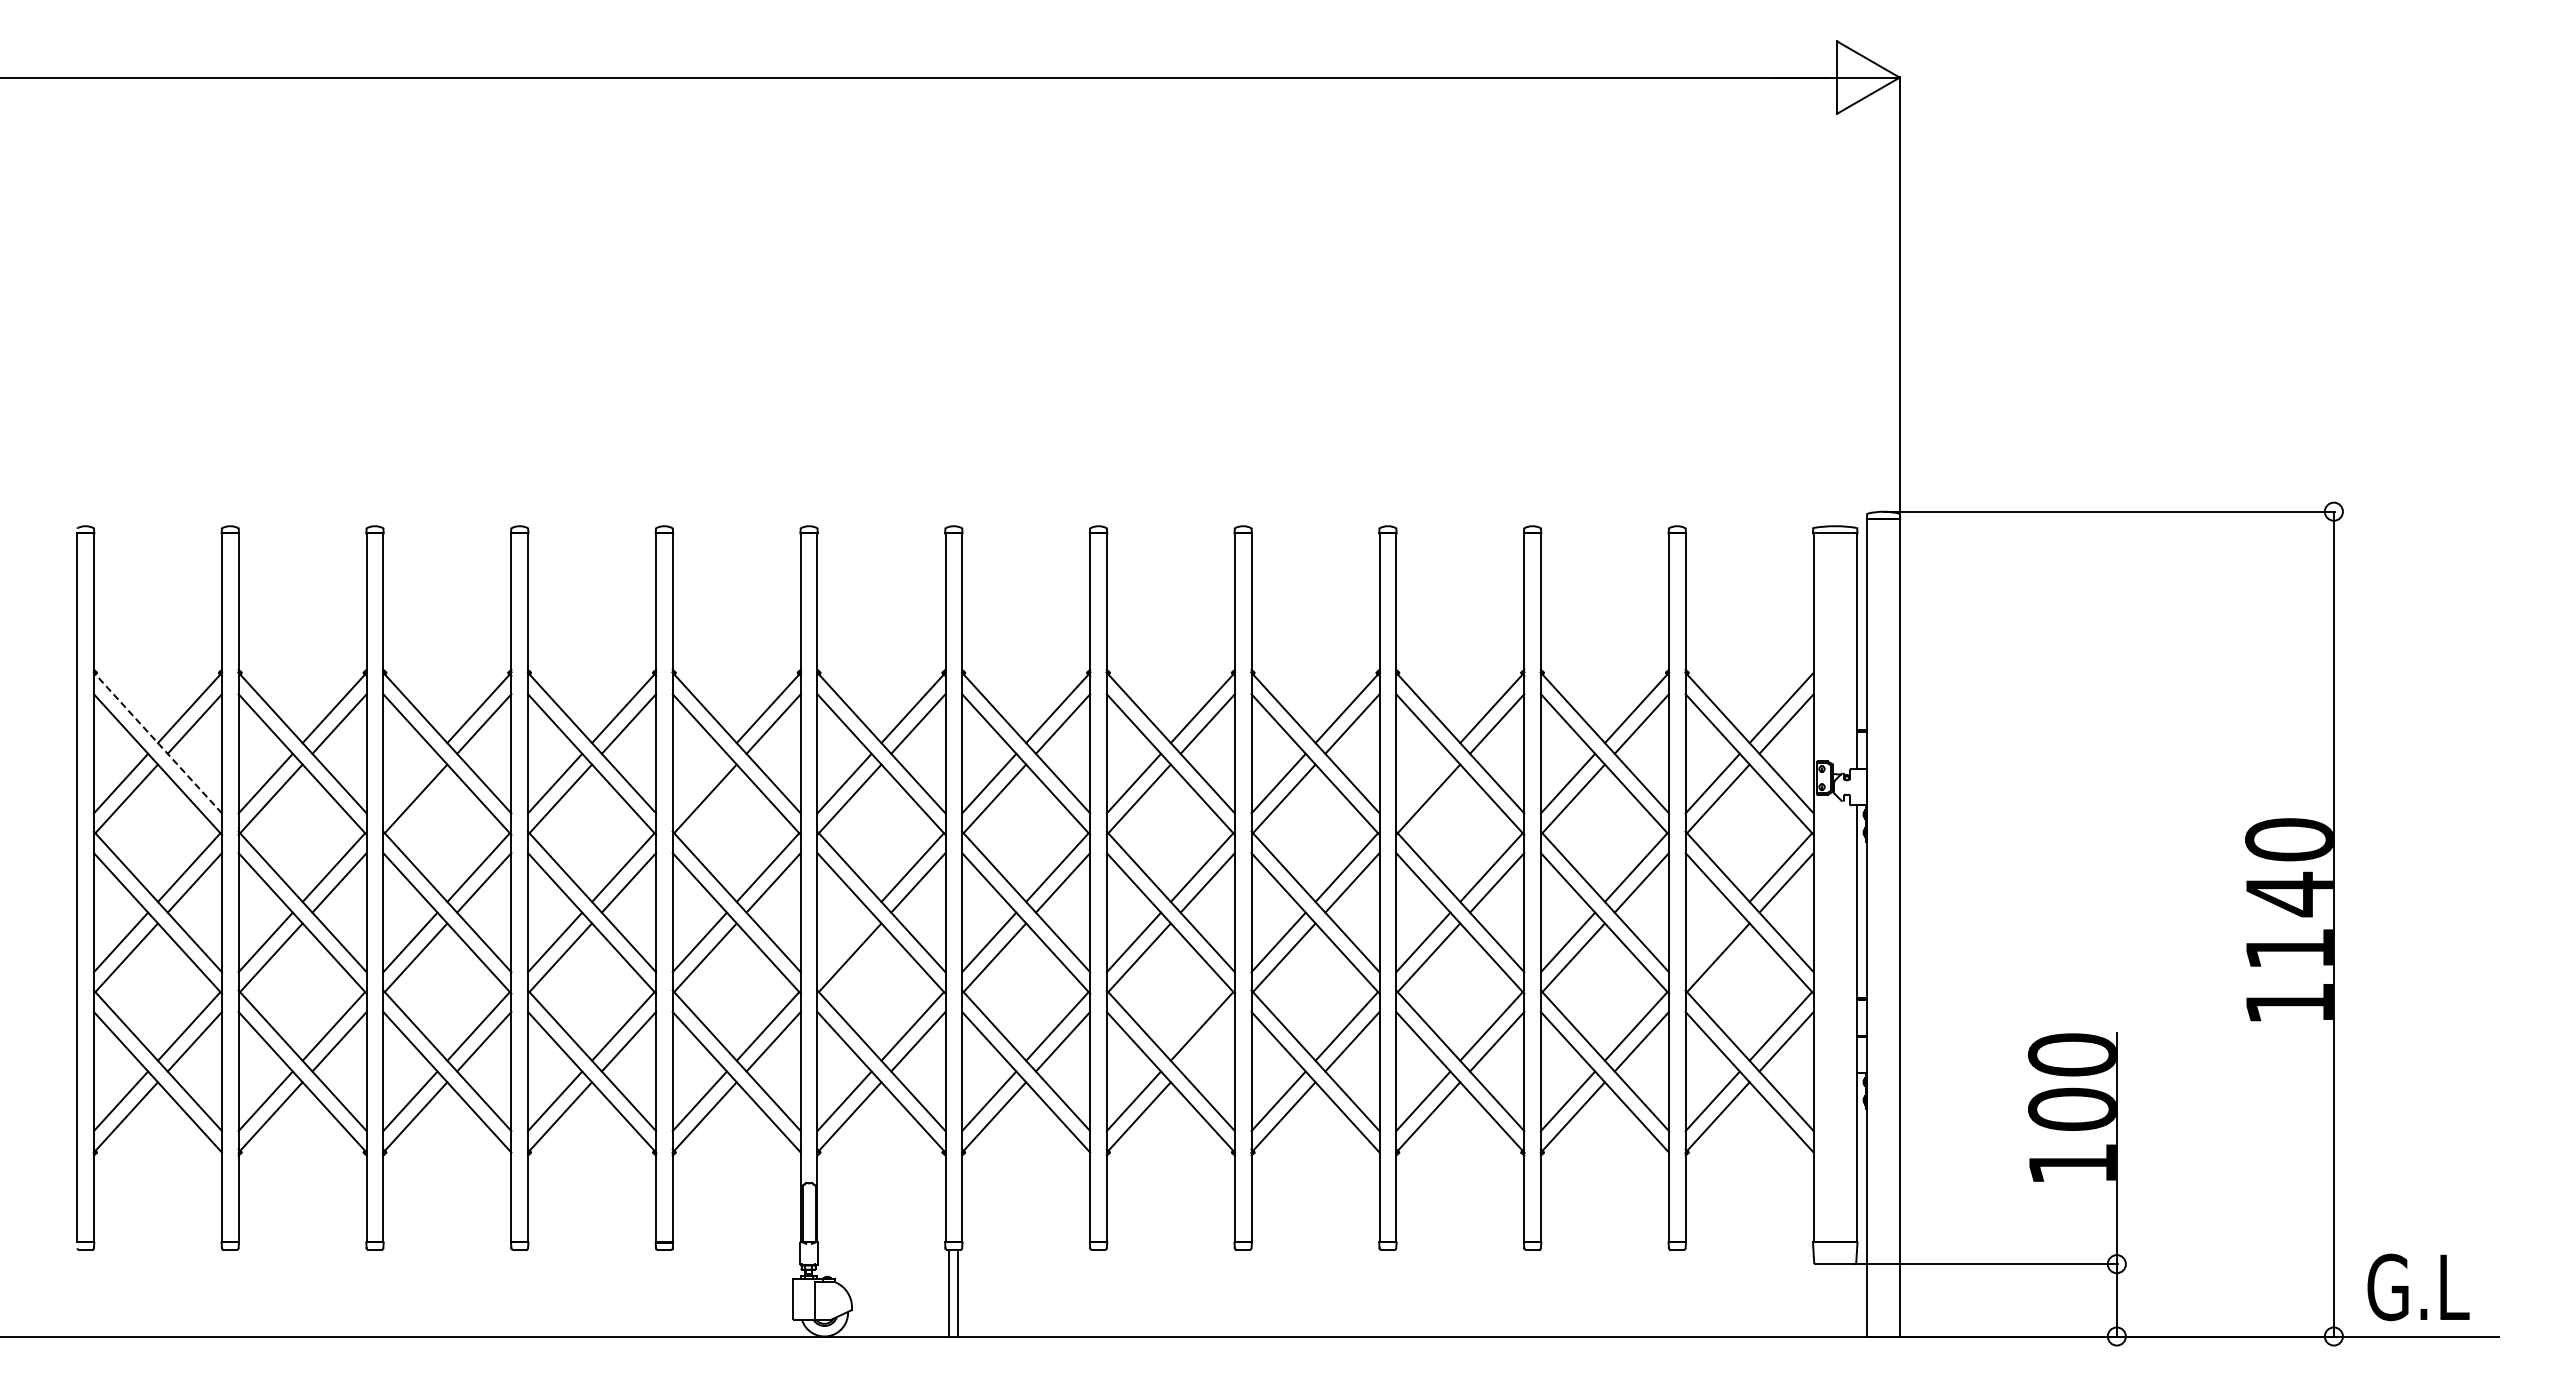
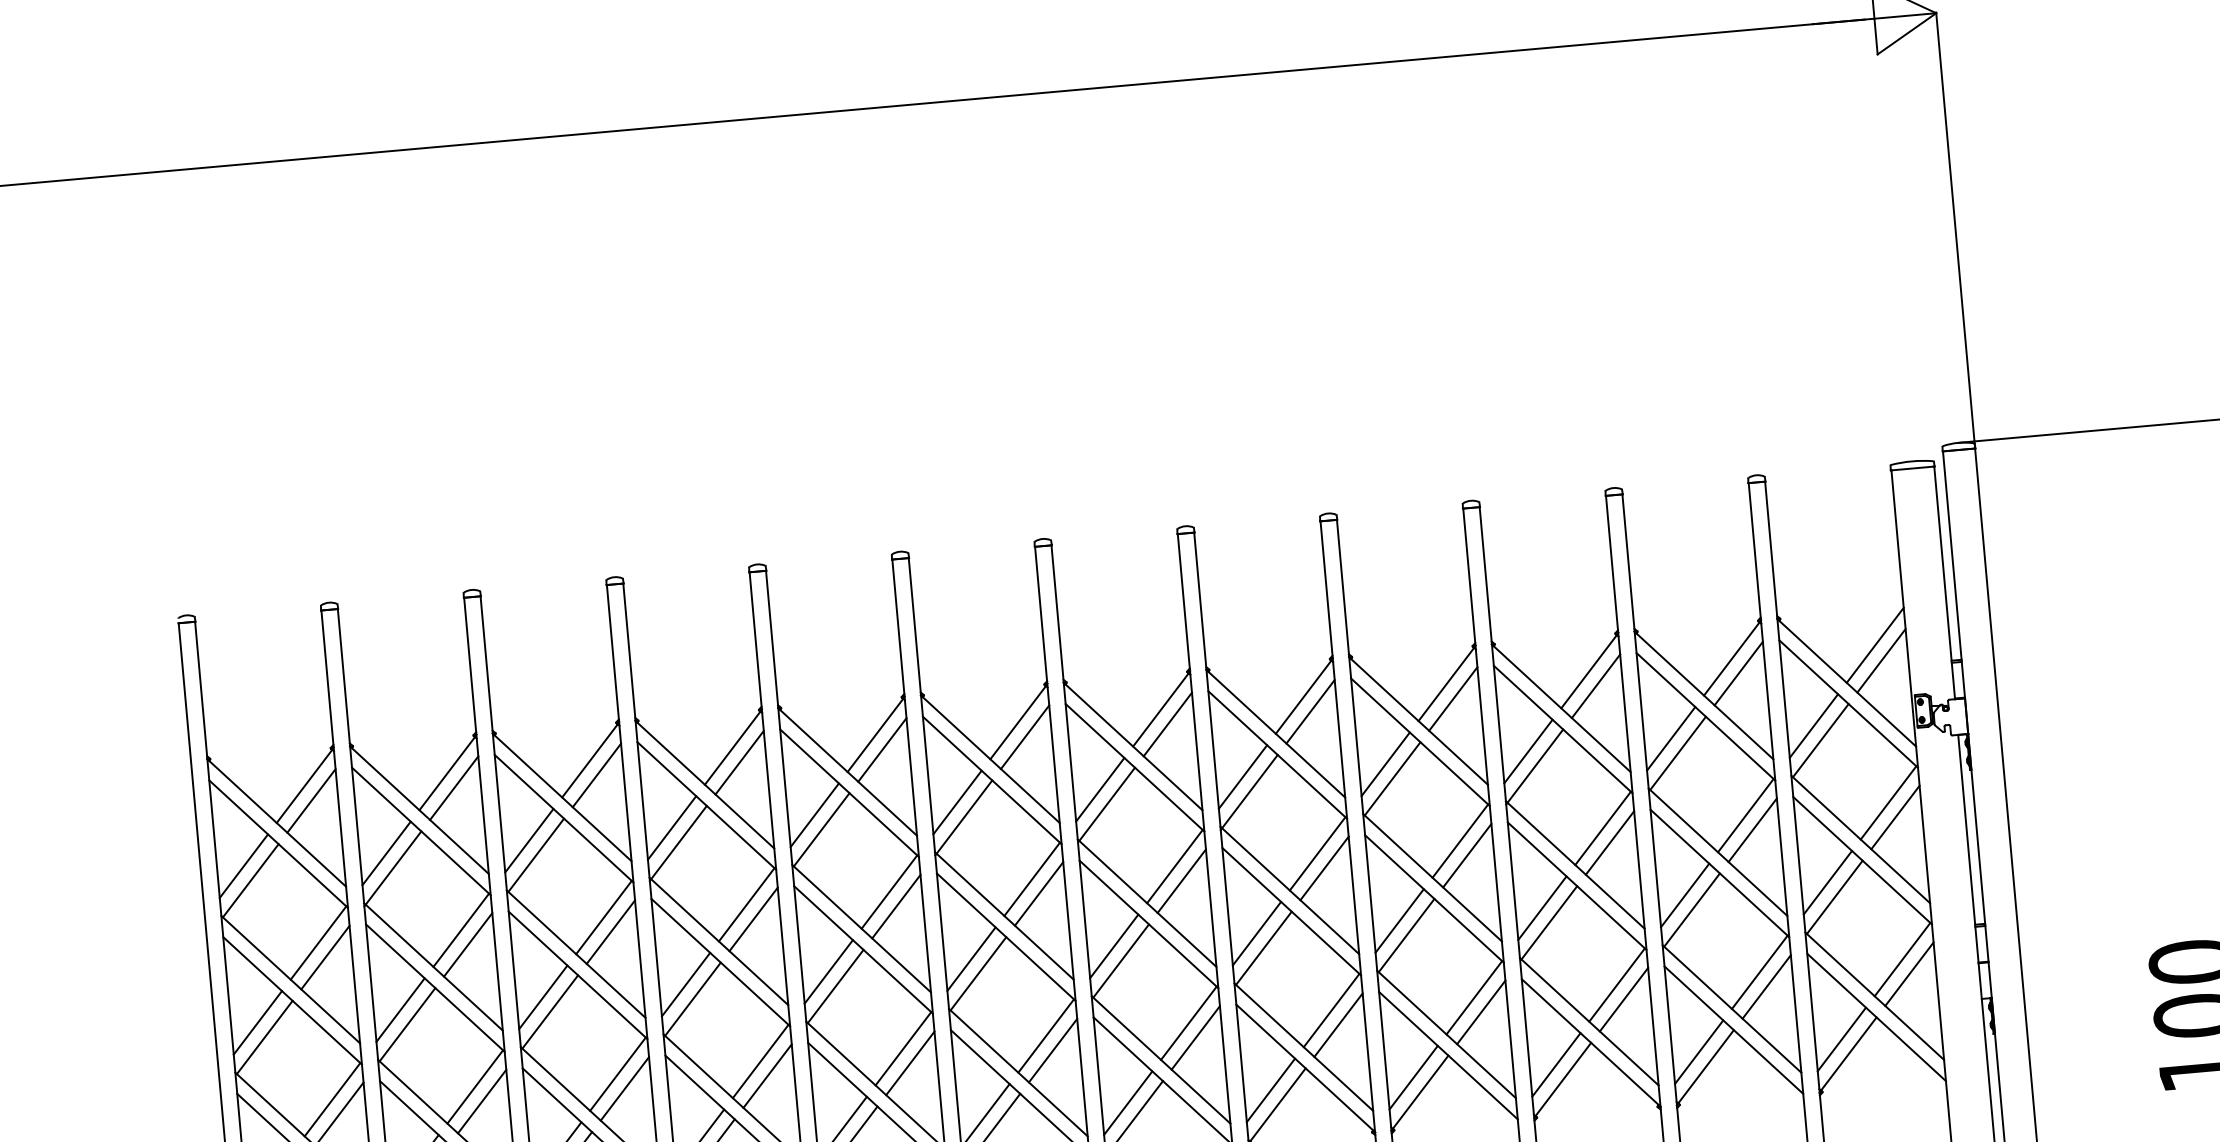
line: (157, 742) -> (276, 822), dashed -> solid
line: (410, 783) -> (529, 840), added
line: (699, 783) -> (814, 815), added
line: (1423, 783) -> (1528, 751), added
line: (844, 942) -> (971, 959), added
line: (1712, 942) -> (1827, 882), added
line: (1207, 1041) -> (1338, 1024), added

